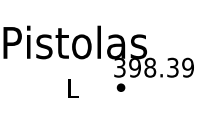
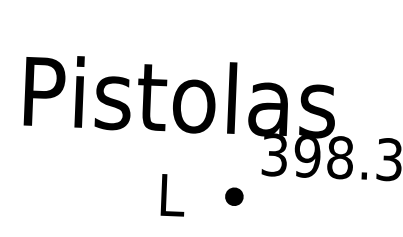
part: (120, 87) -> (233, 196), moved

